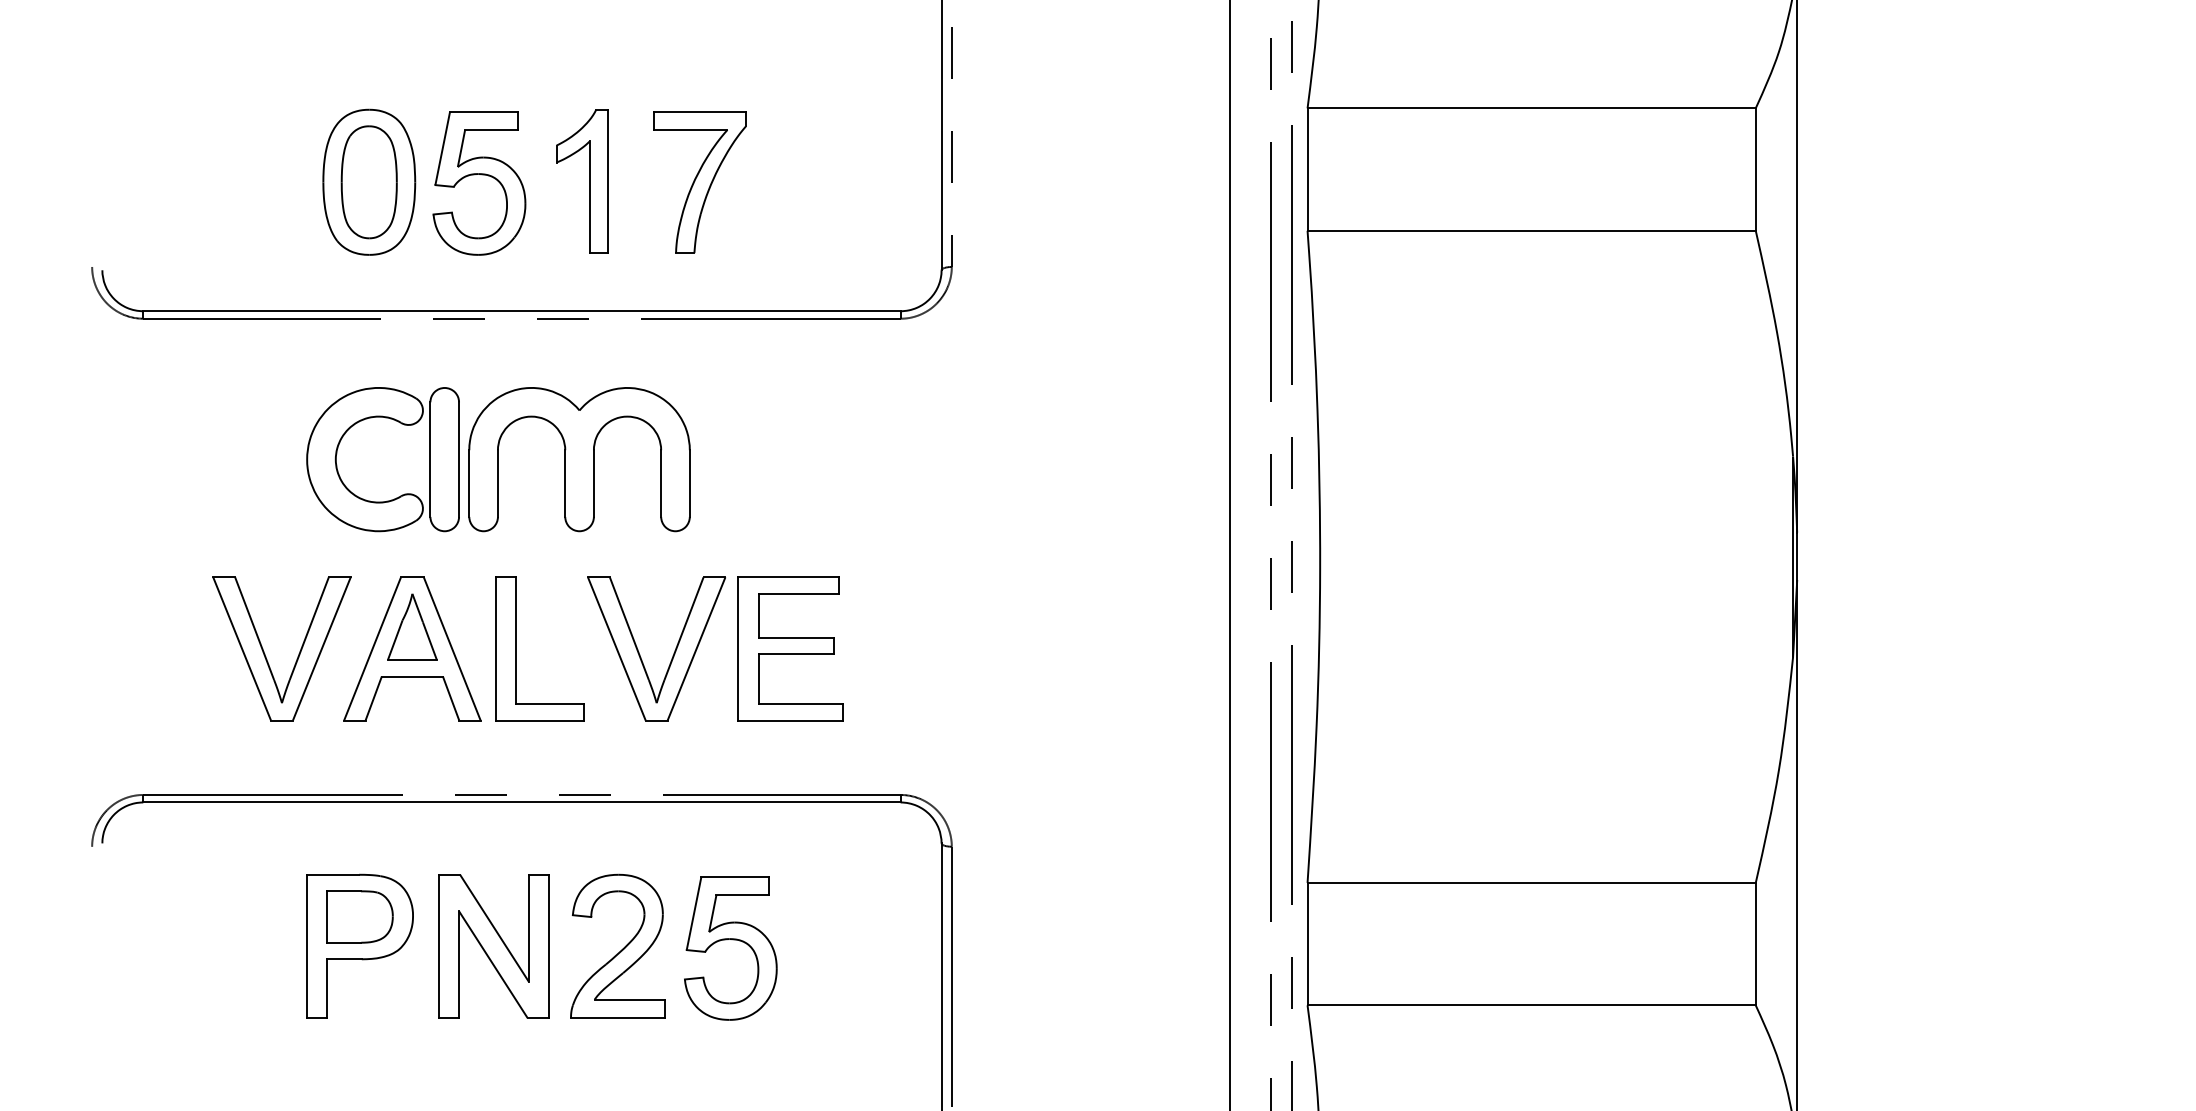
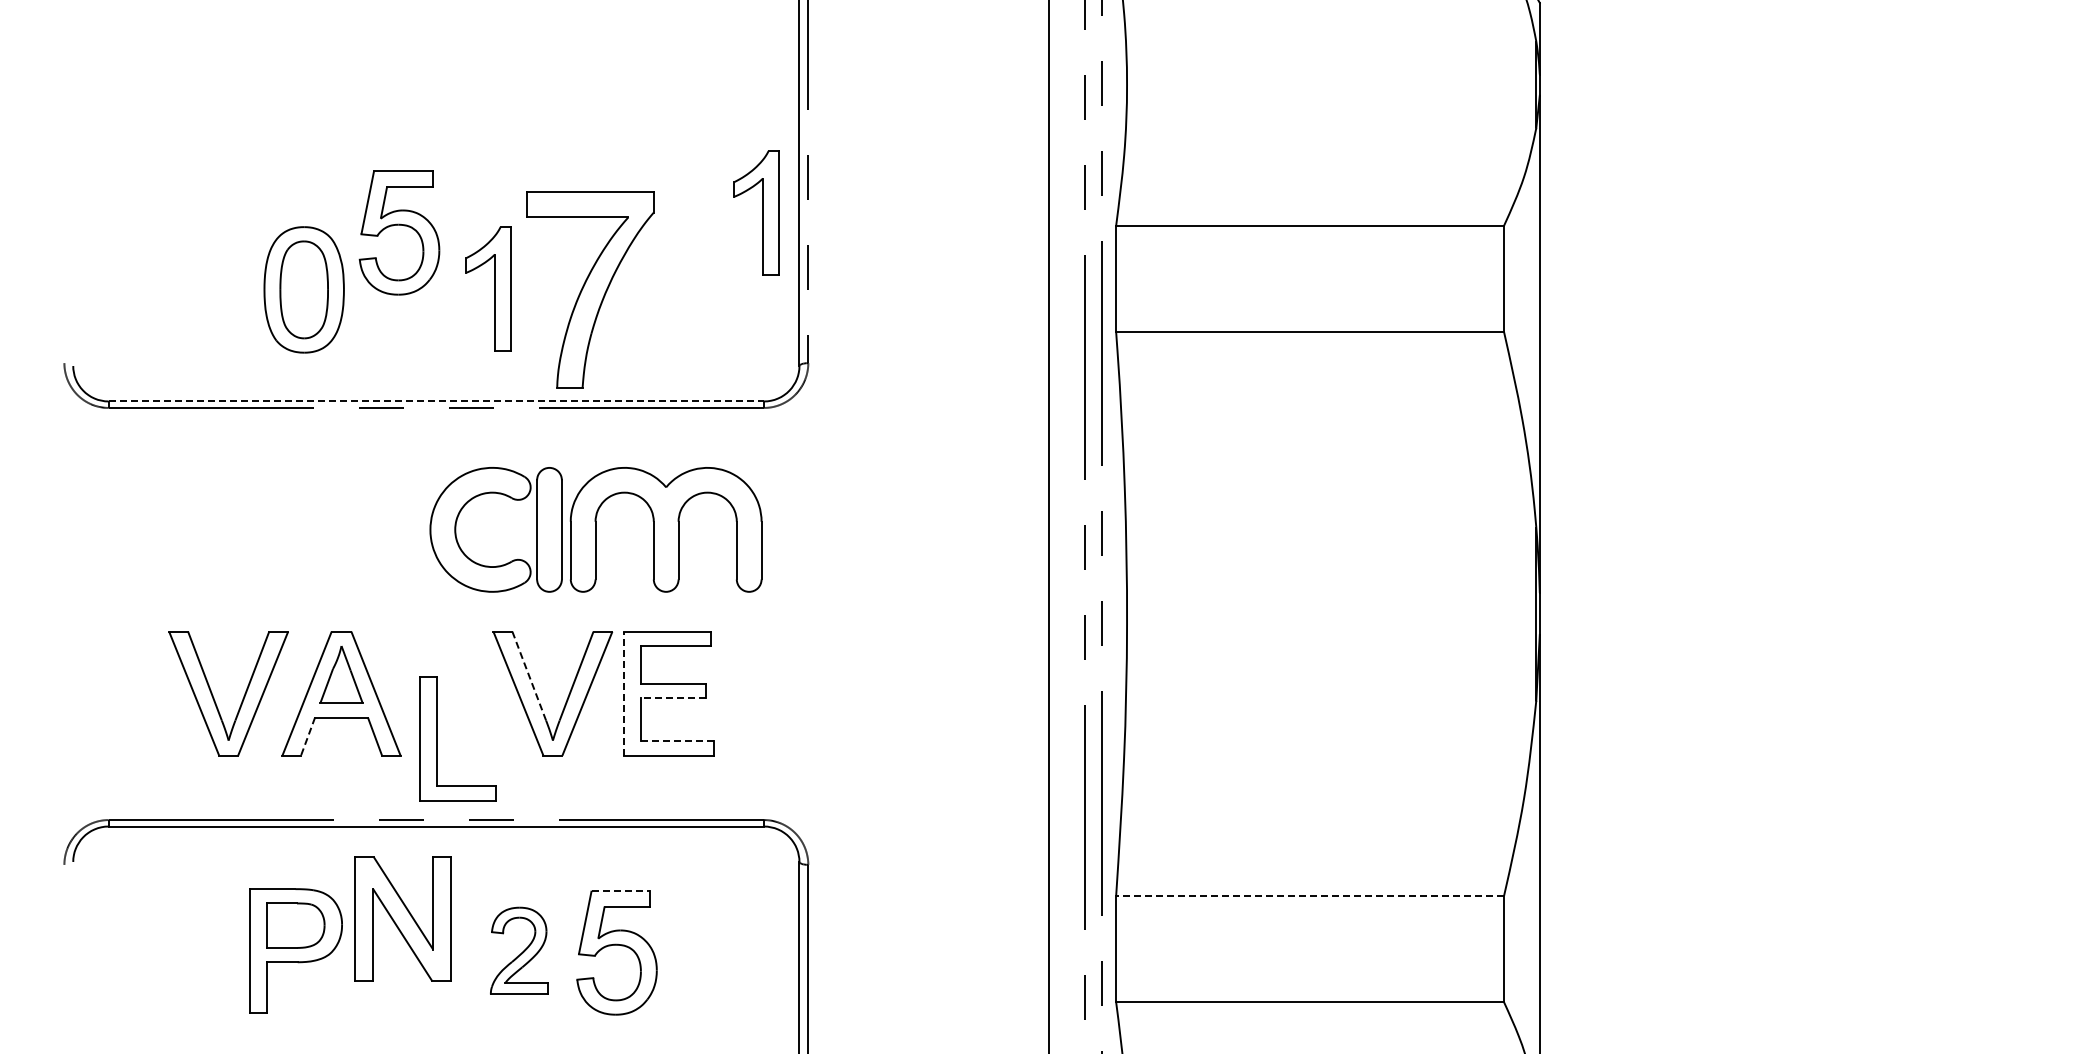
part: (891, 92) -> (756, 212), added
part: (479, 174) -> (399, 225), moved
part: (700, 181) -> (590, 289), size x1.6
line: (522, 311) -> (436, 401), solid -> dashed
part: (497, 459) -> (595, 529), moved
line: (629, 629) -> (529, 676), solid -> dashed
part: (516, 648) -> (437, 738), moved
line: (738, 648) -> (623, 693), solid -> dashed
line: (796, 654) -> (673, 698), solid -> dashed
line: (374, 698) -> (308, 736), solid -> dashed
line: (800, 704) -> (677, 741), solid -> dashed
line: (735, 876) -> (621, 890), solid -> dashed
line: (1532, 883) -> (1310, 896), solid -> dashed
part: (493, 945) -> (402, 918), moved
part: (616, 945) -> (518, 950), size x0.7

